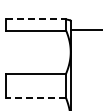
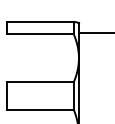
line: (36, 19) -> (40, 21), dashed -> solid
line: (36, 98) -> (40, 109), dashed -> solid

